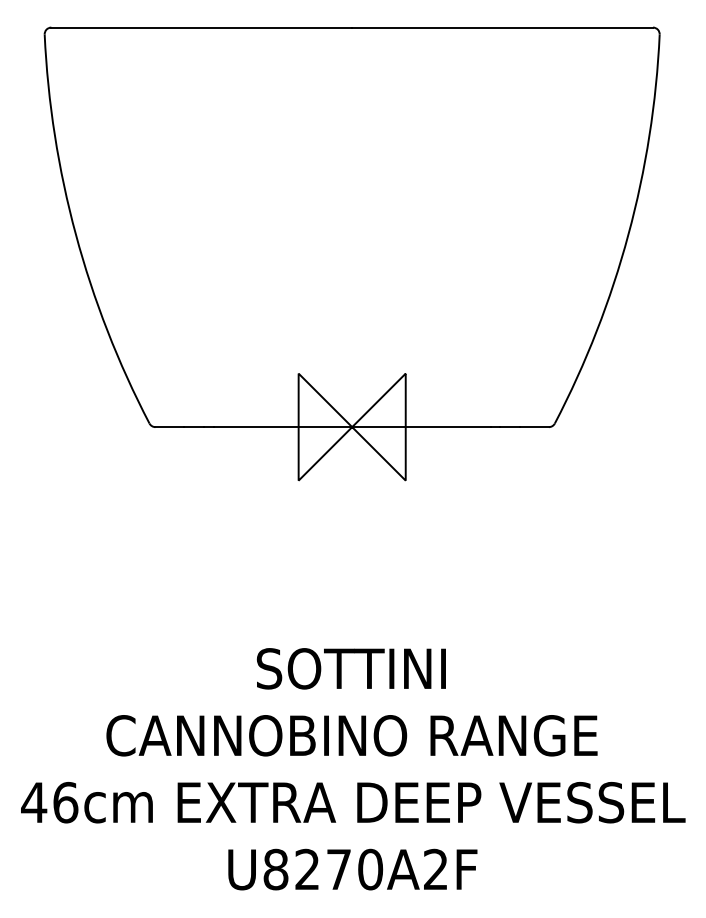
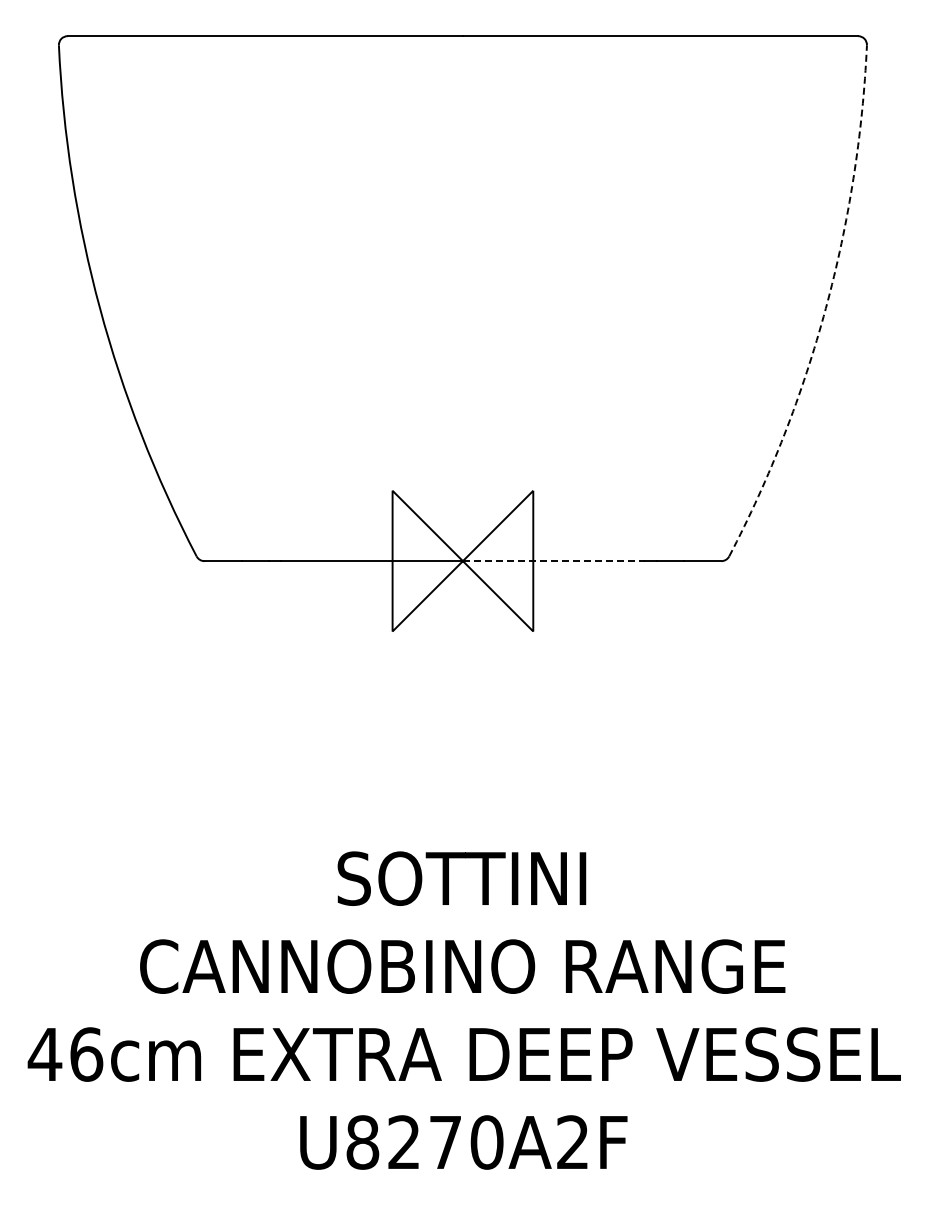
arc: (628, 234) -> (825, 308), solid -> dashed
line: (421, 427) -> (553, 561), solid -> dashed

